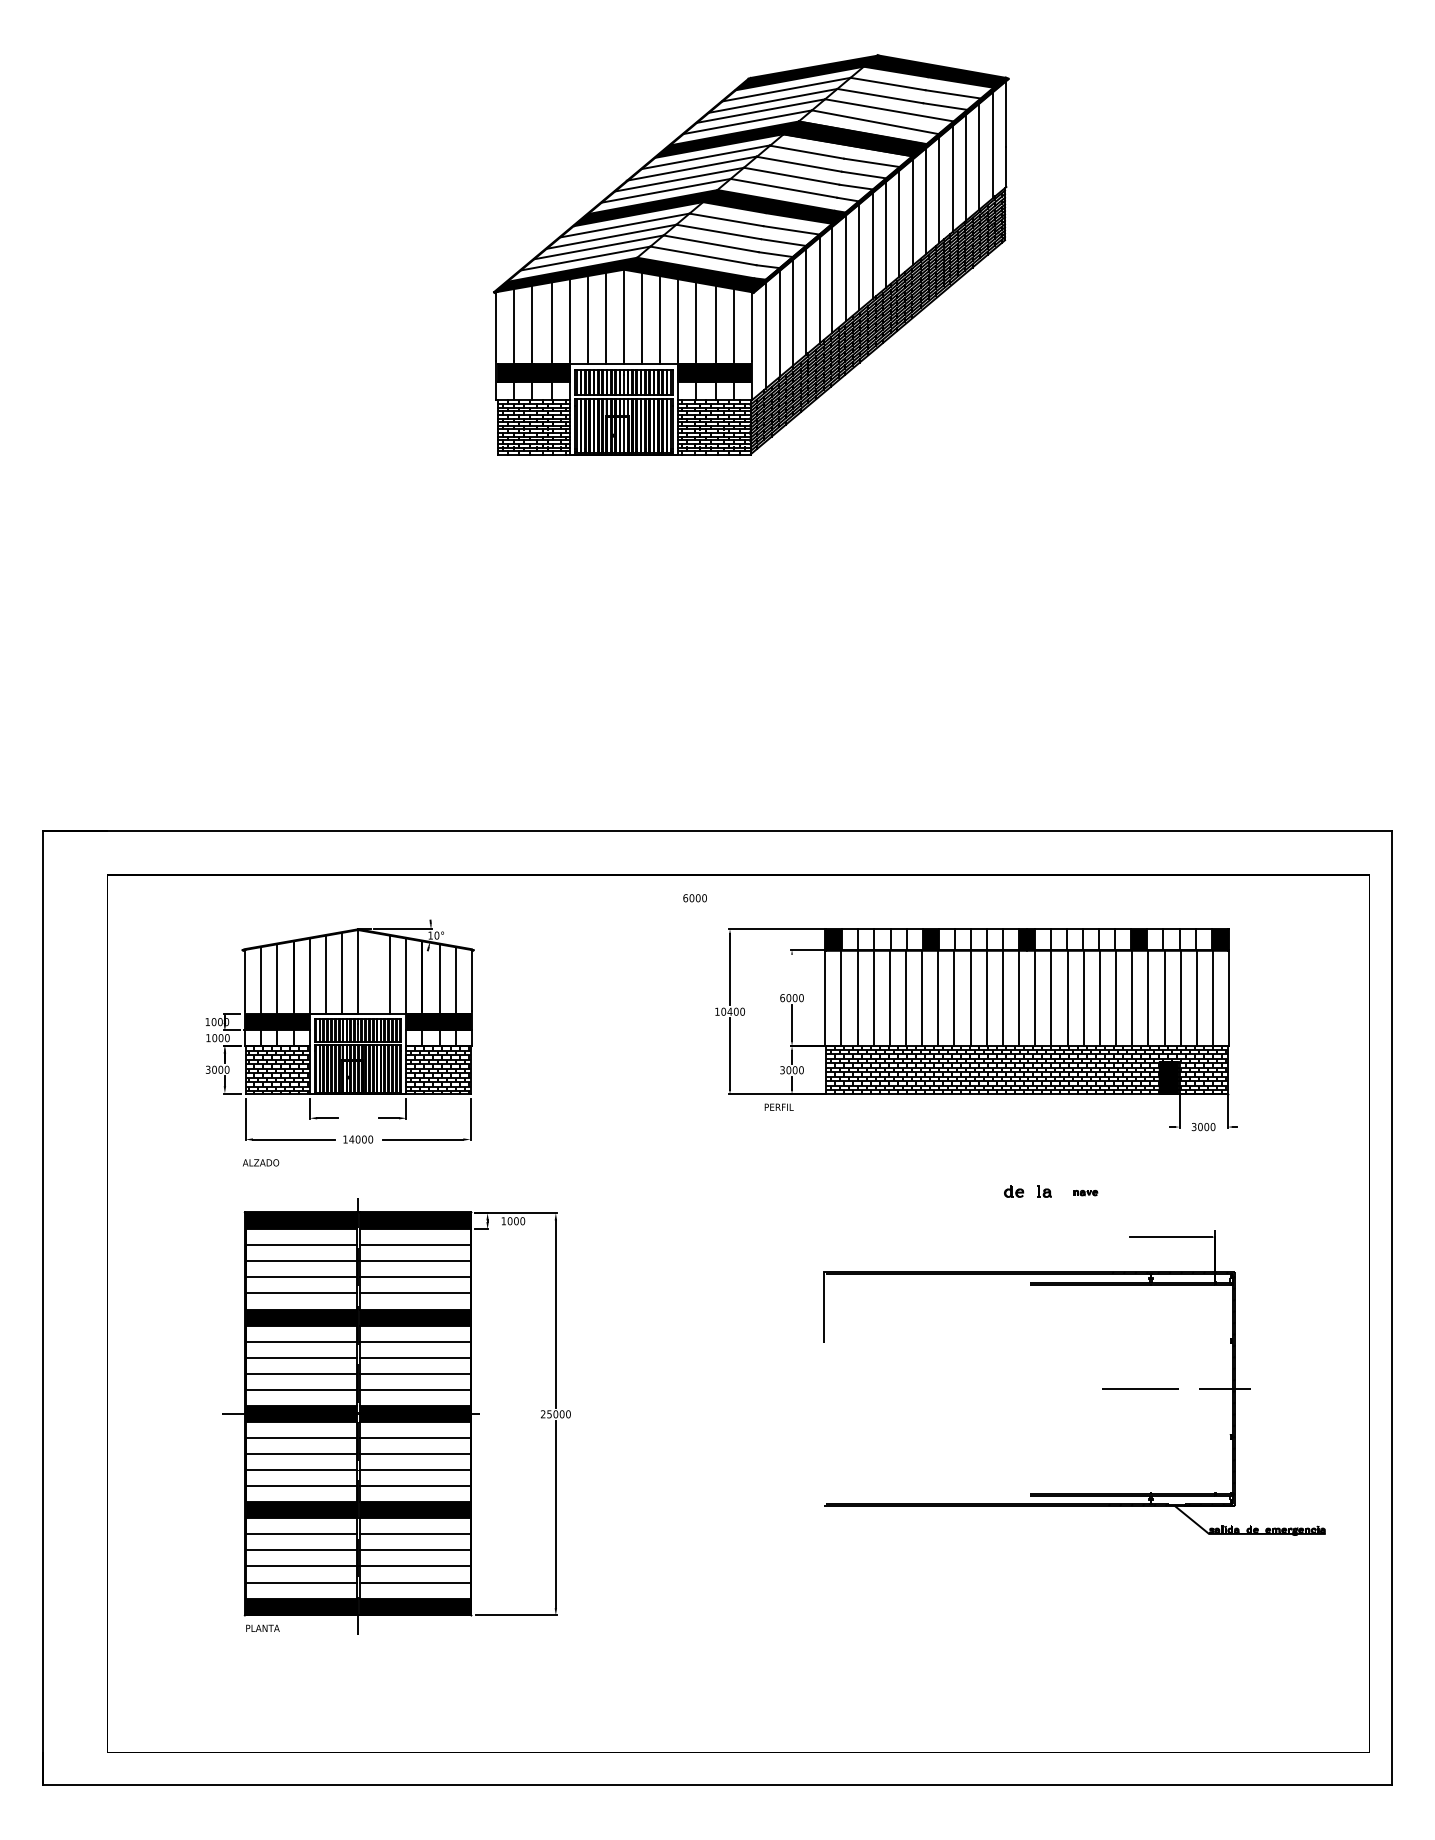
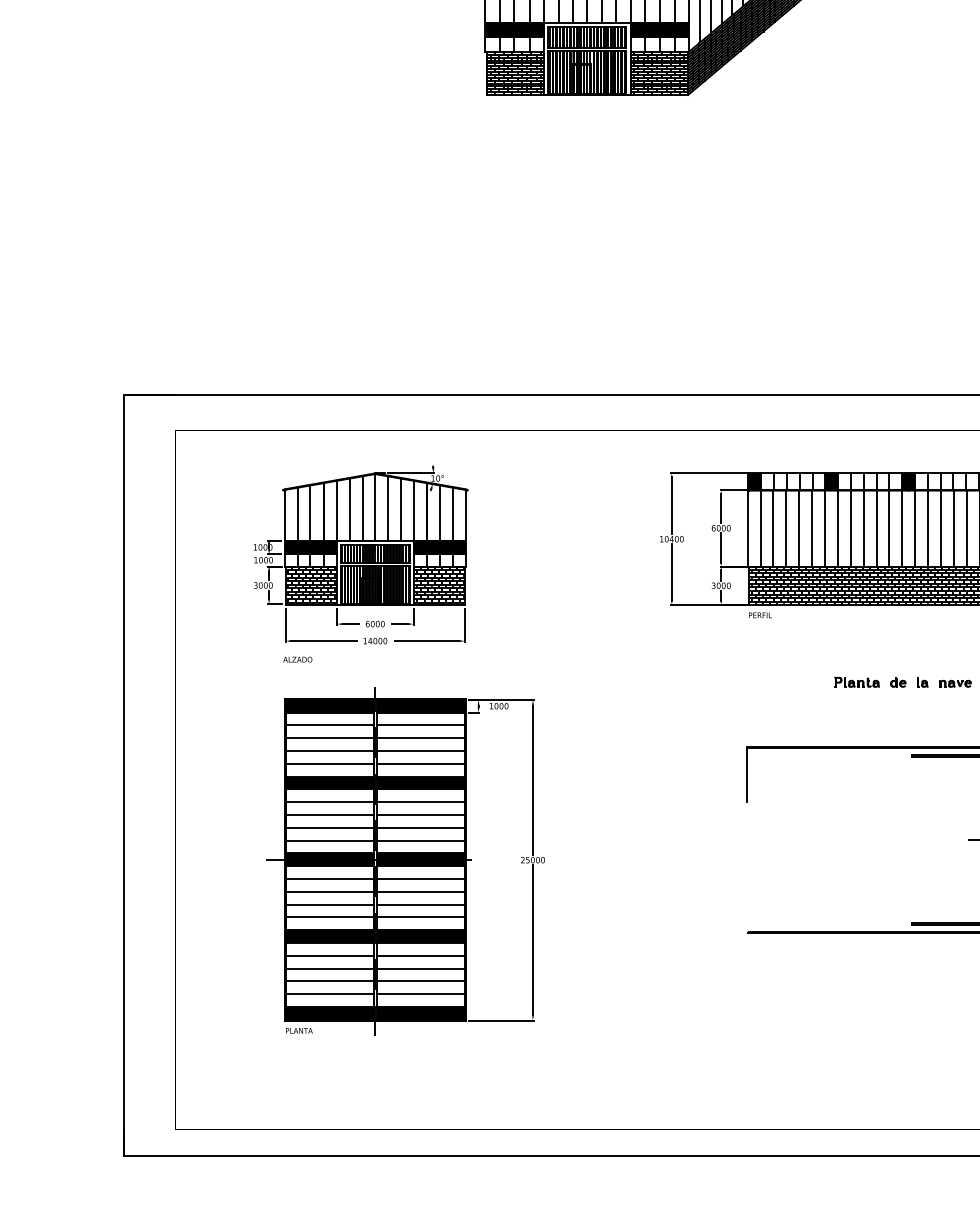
text: (694, 898) -> (374, 624), moved
line: (792, 972) -> (721, 507), added
line: (374, 973) -> (388, 508), added
text: (778, 1106) -> (759, 614), moved
part: (961, 1190) -> (856, 681), added
part: (1085, 1192) -> (955, 683), size x1.67

